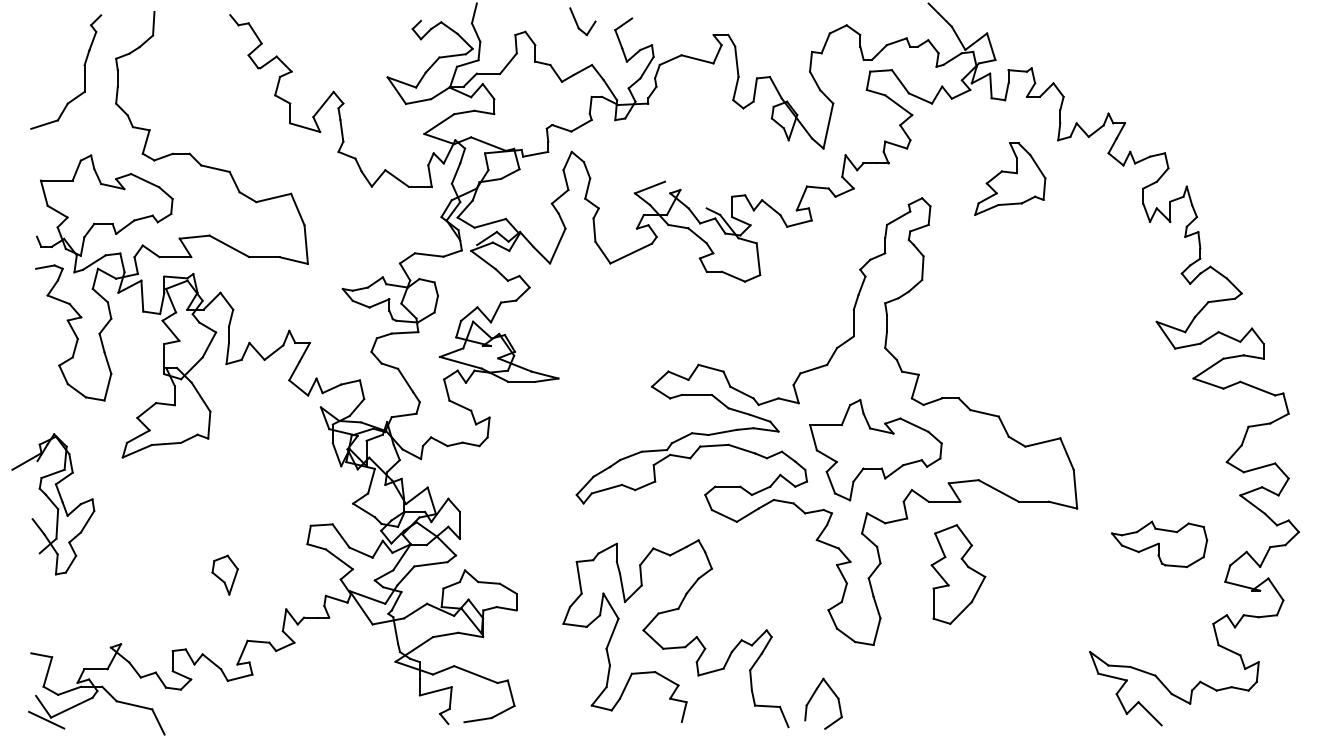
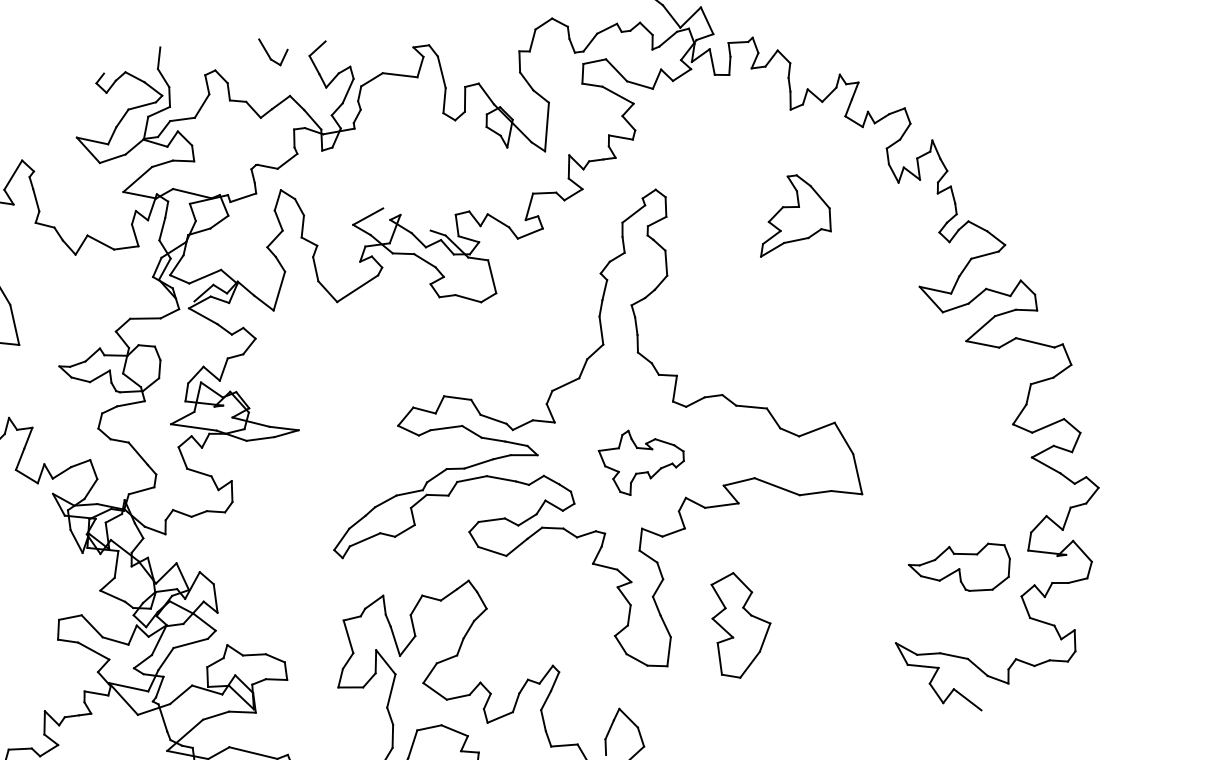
part: (1010, 178) -> (793, 213), moved
part: (875, 450) -> (642, 461), size x0.6
part: (1159, 544) -> (960, 569), moved
part: (958, 574) -> (741, 624), moved

